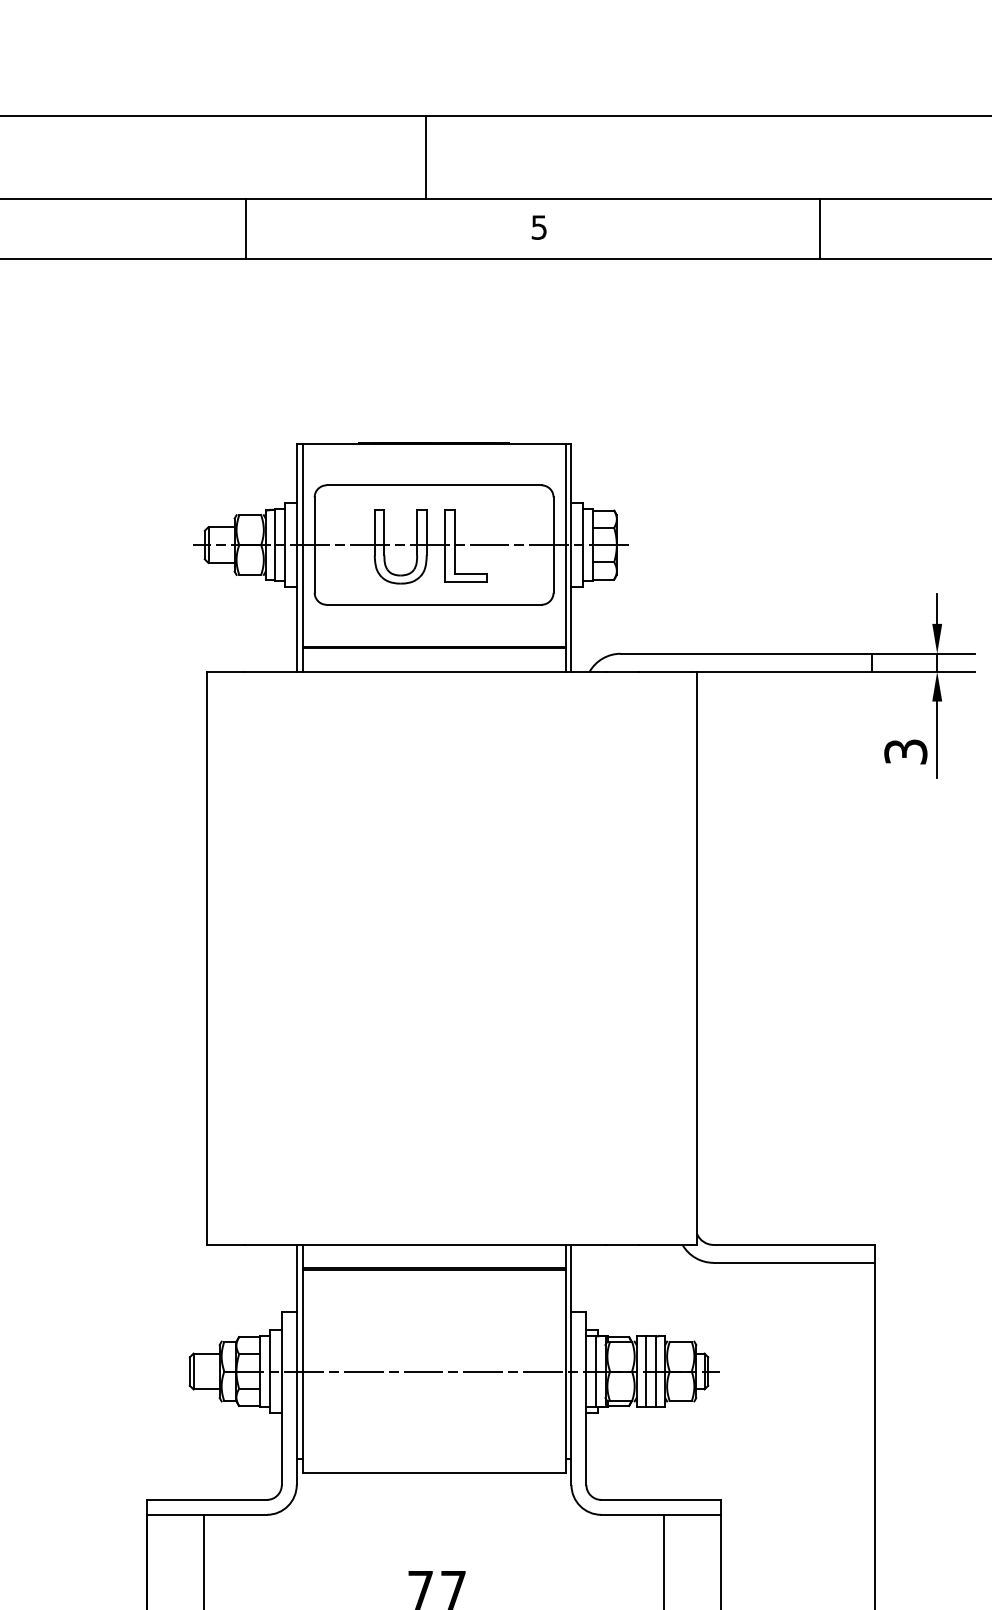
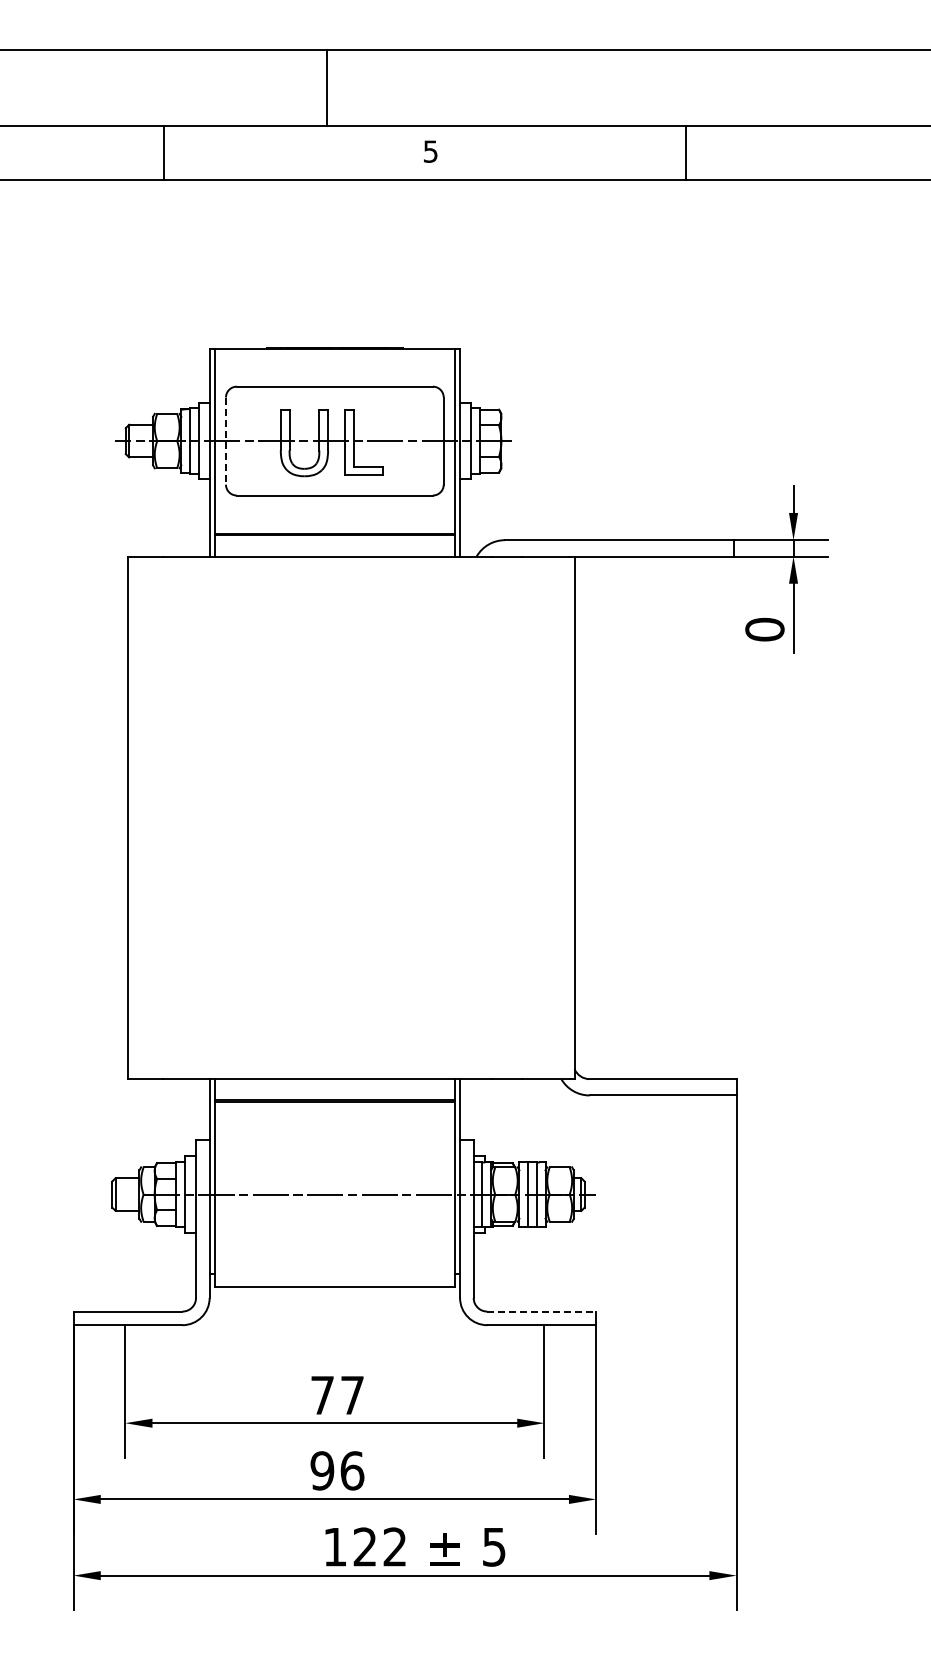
line: (314, 545) -> (225, 441), solid -> dashed
text: (905, 751) -> (764, 629), 3 -> 0
line: (661, 1499) -> (542, 1311), solid -> dashed

